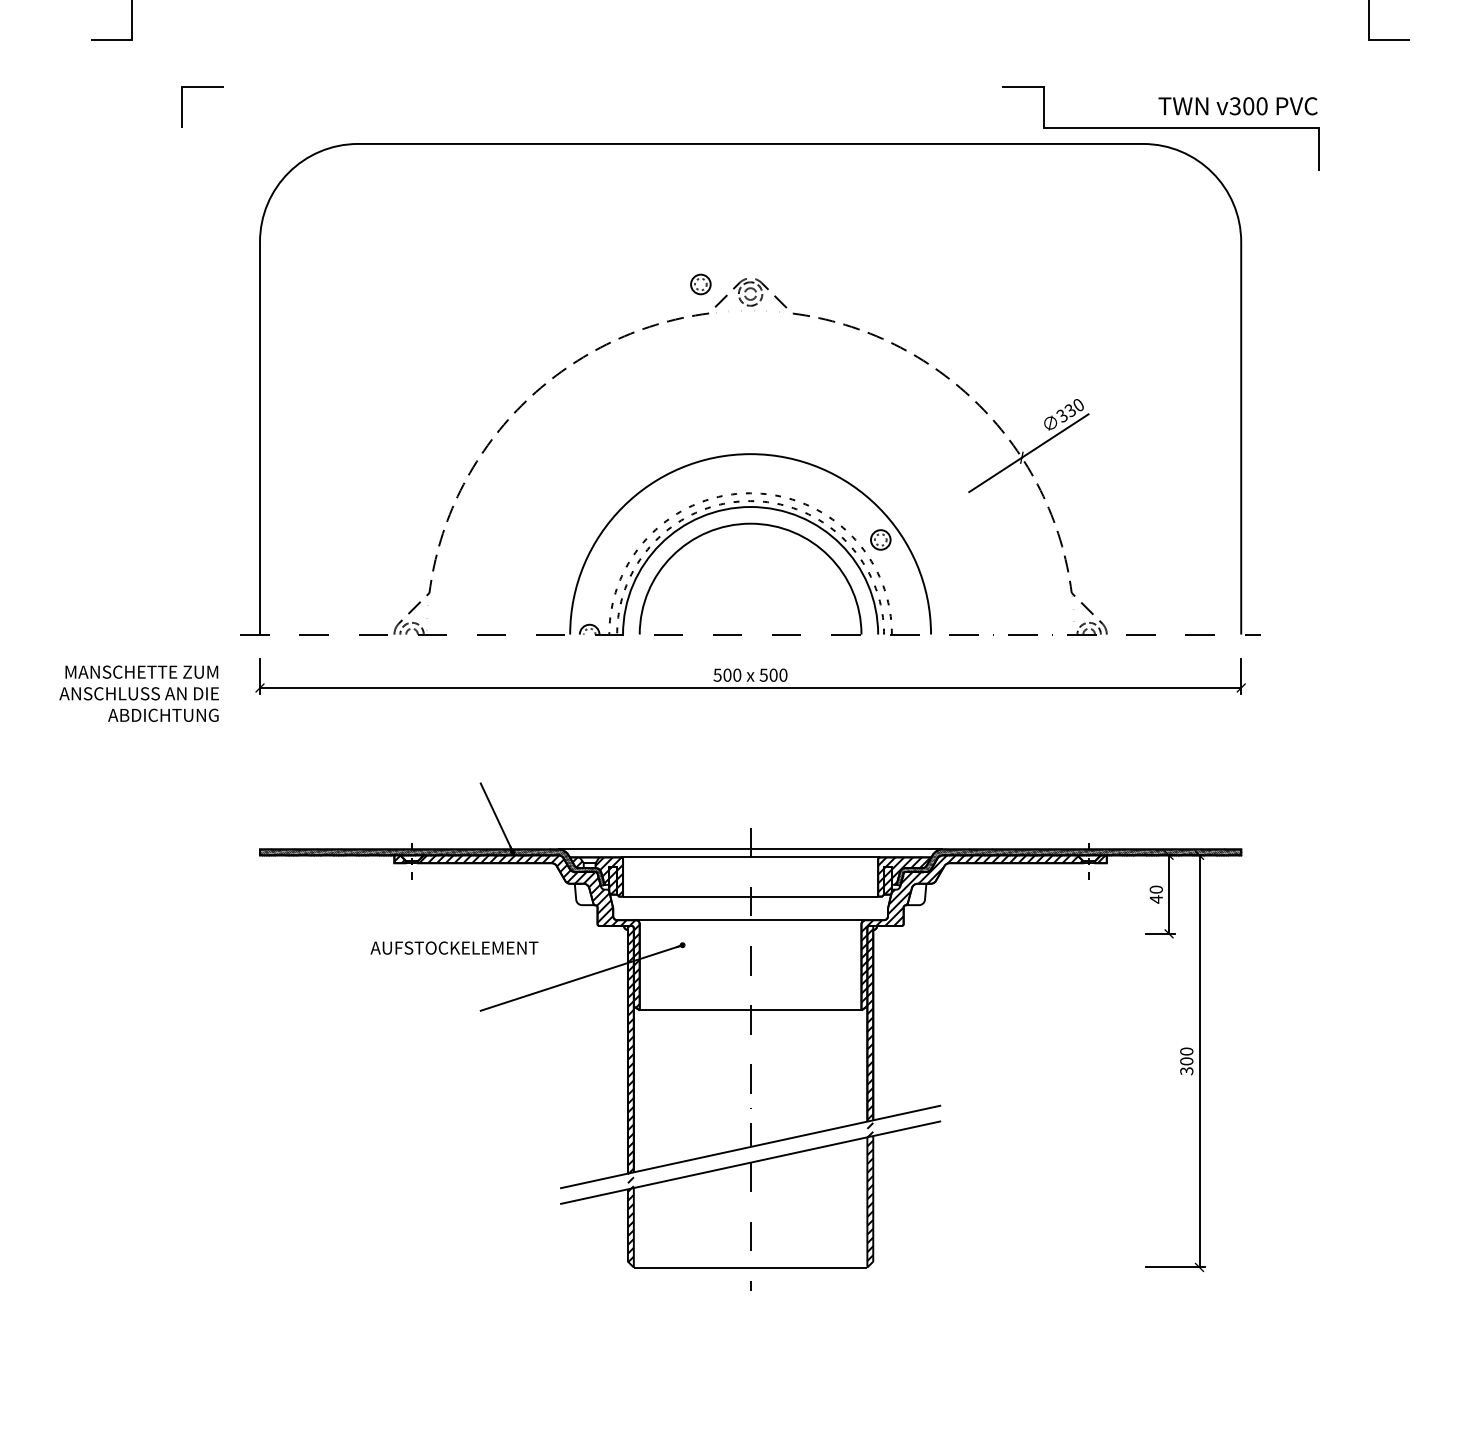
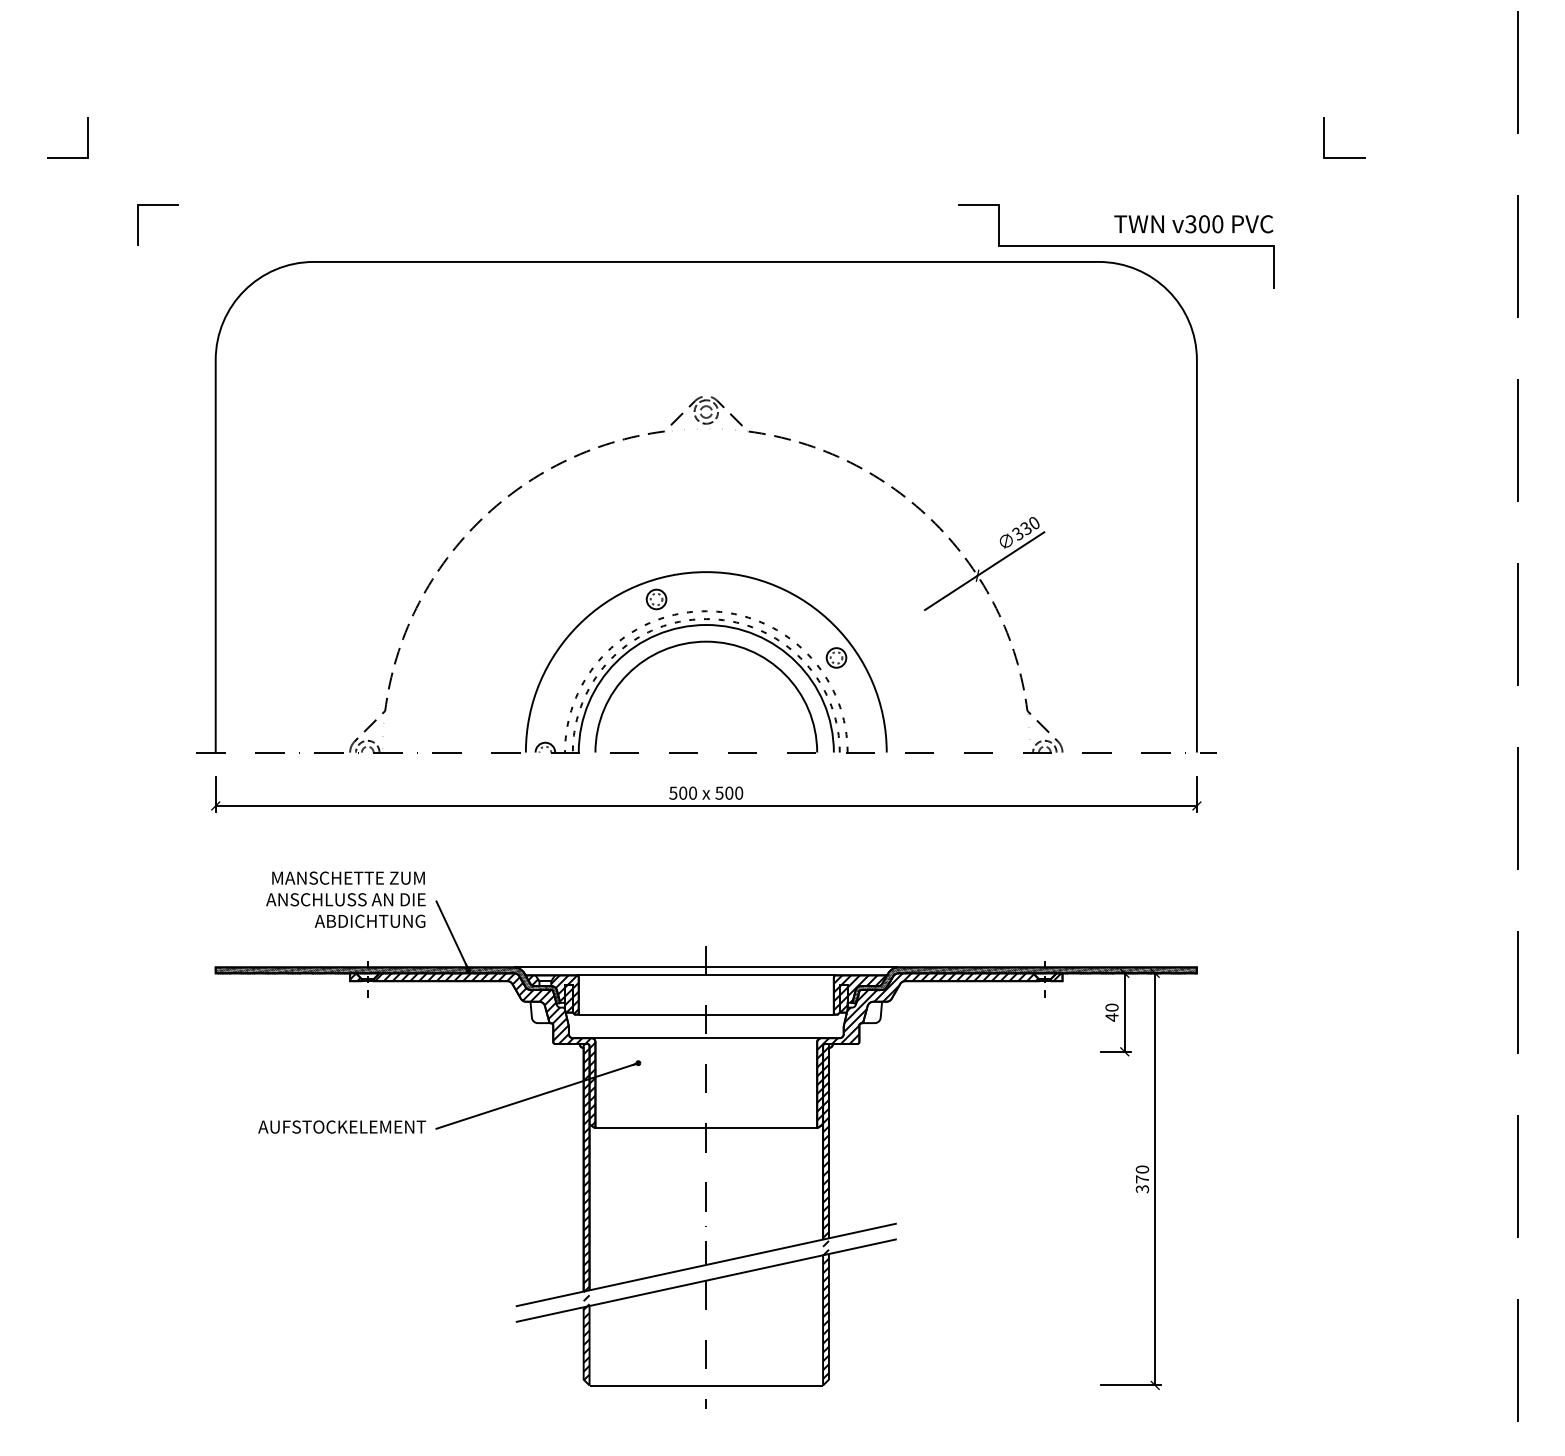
part: (700, 284) -> (656, 599), moved
text: (138, 693) -> (345, 899), moved
text: (454, 947) -> (342, 1126), moved
text: (1186, 1061) -> (1142, 1179), 300 -> 370

